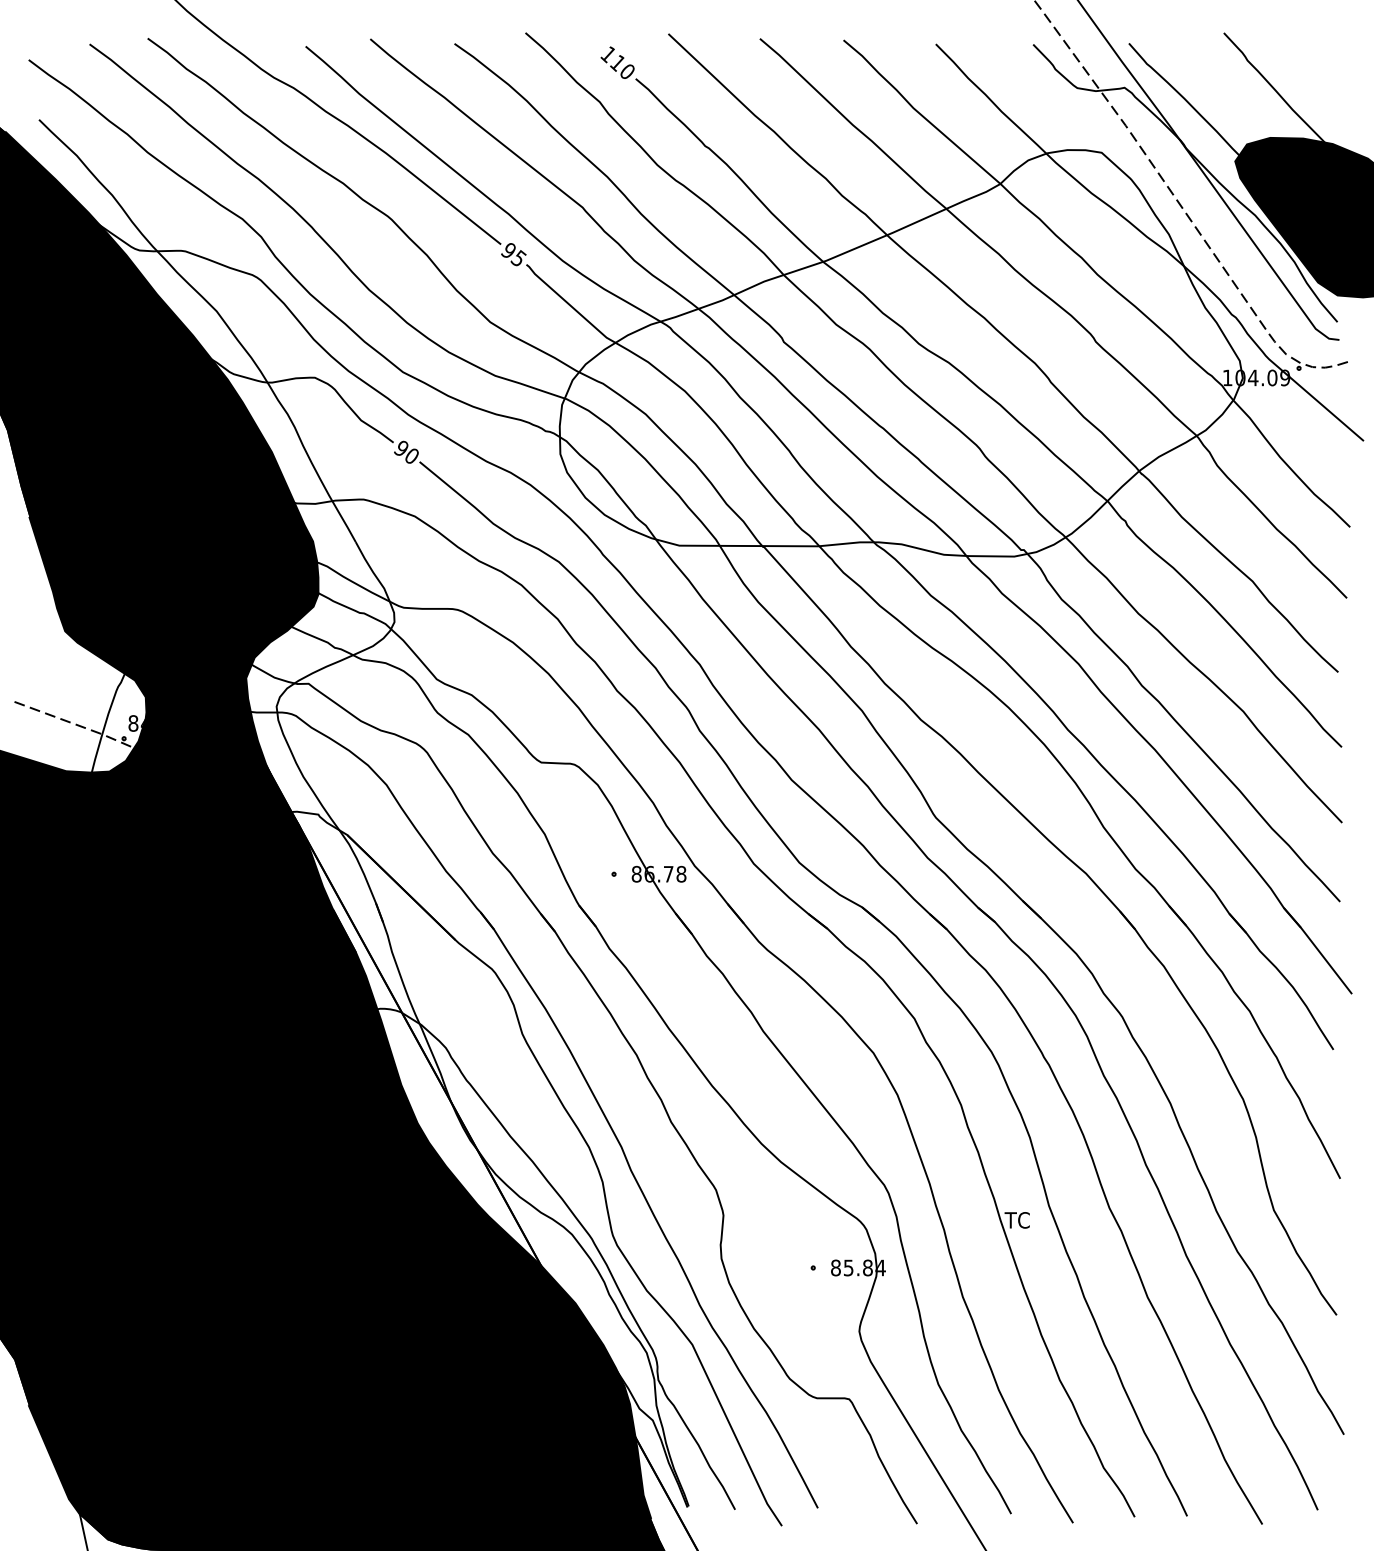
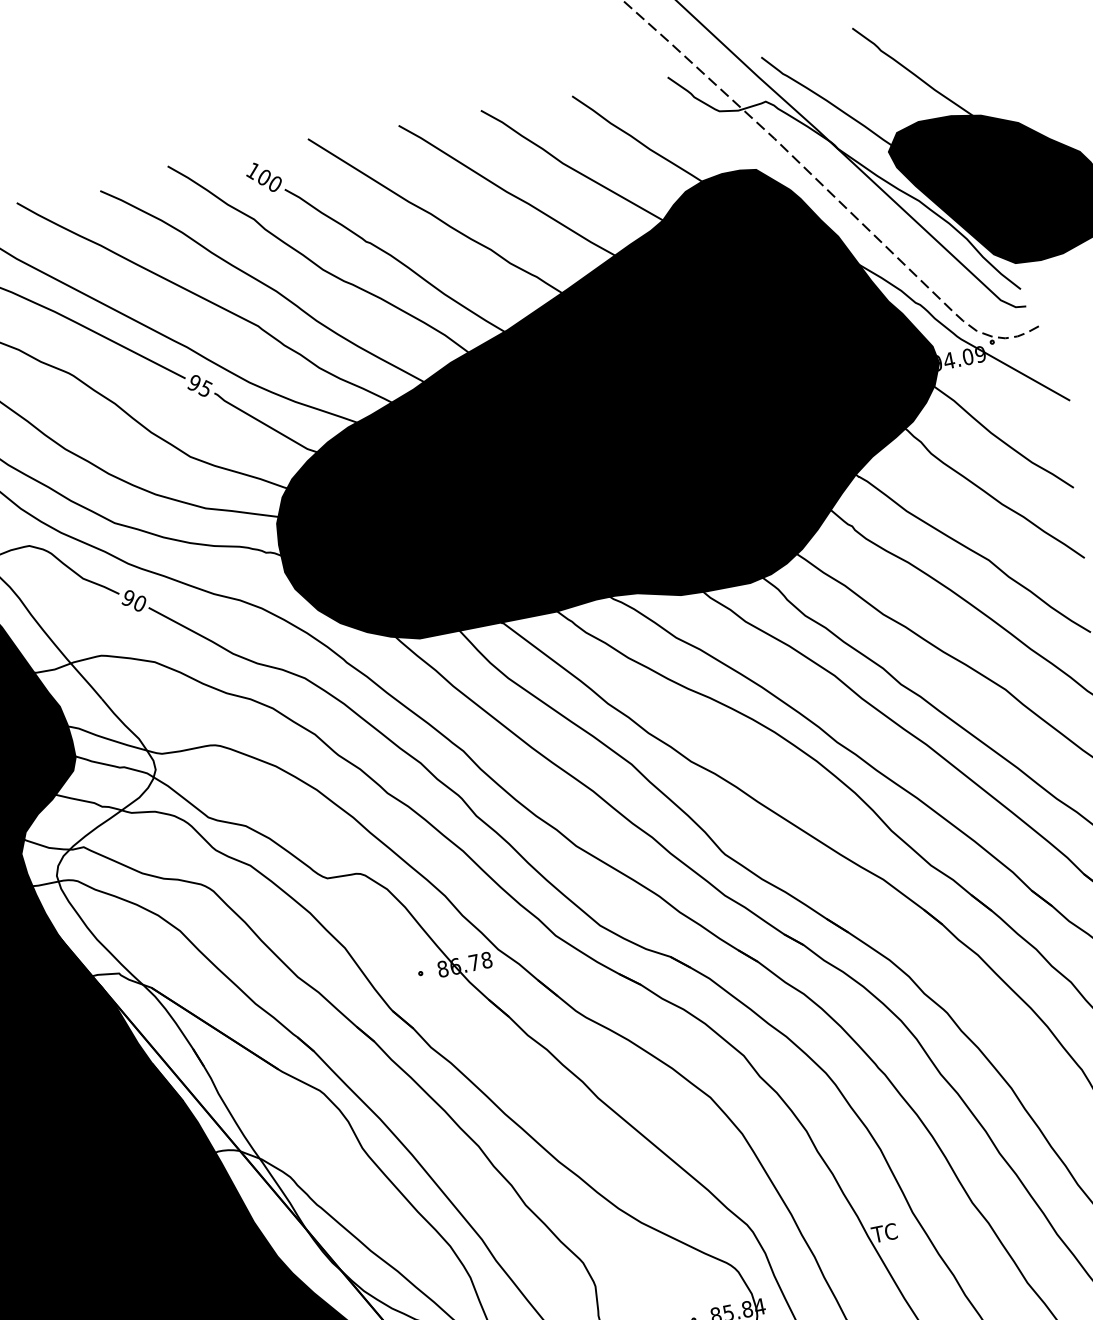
text: (617, 63) -> (263, 178), 110 -> 100
fill: (900, 353) -> (598, 406), added

